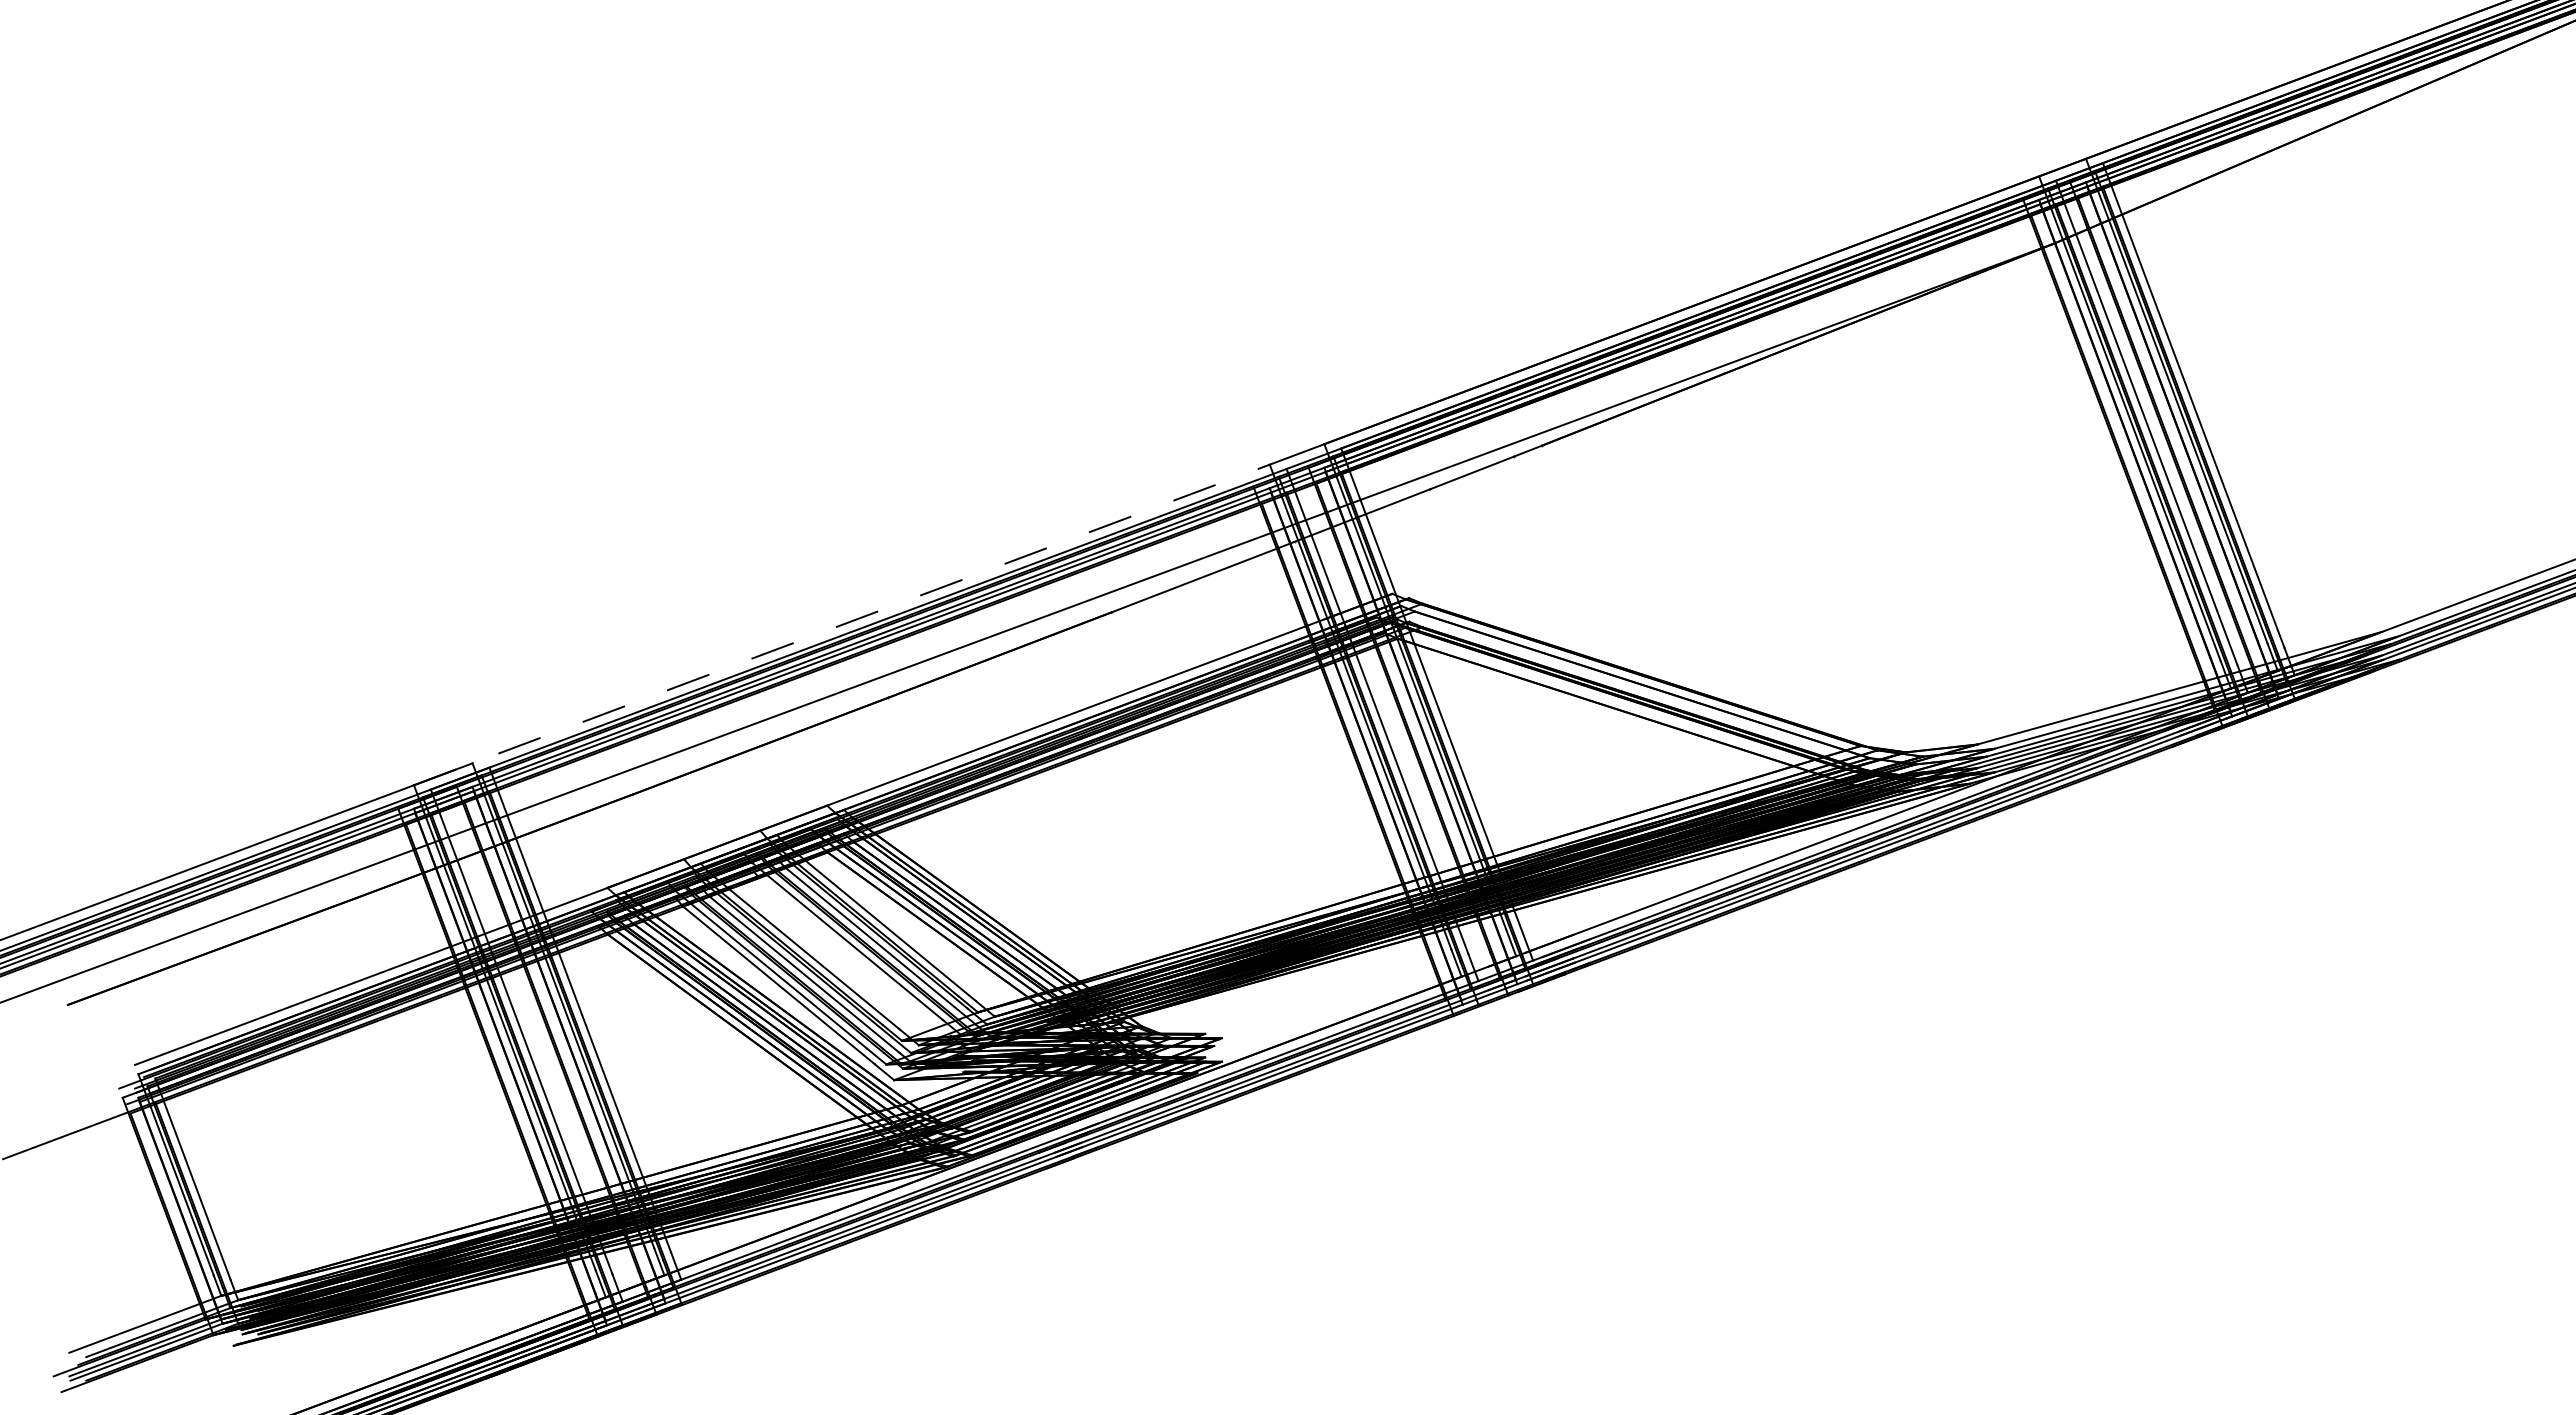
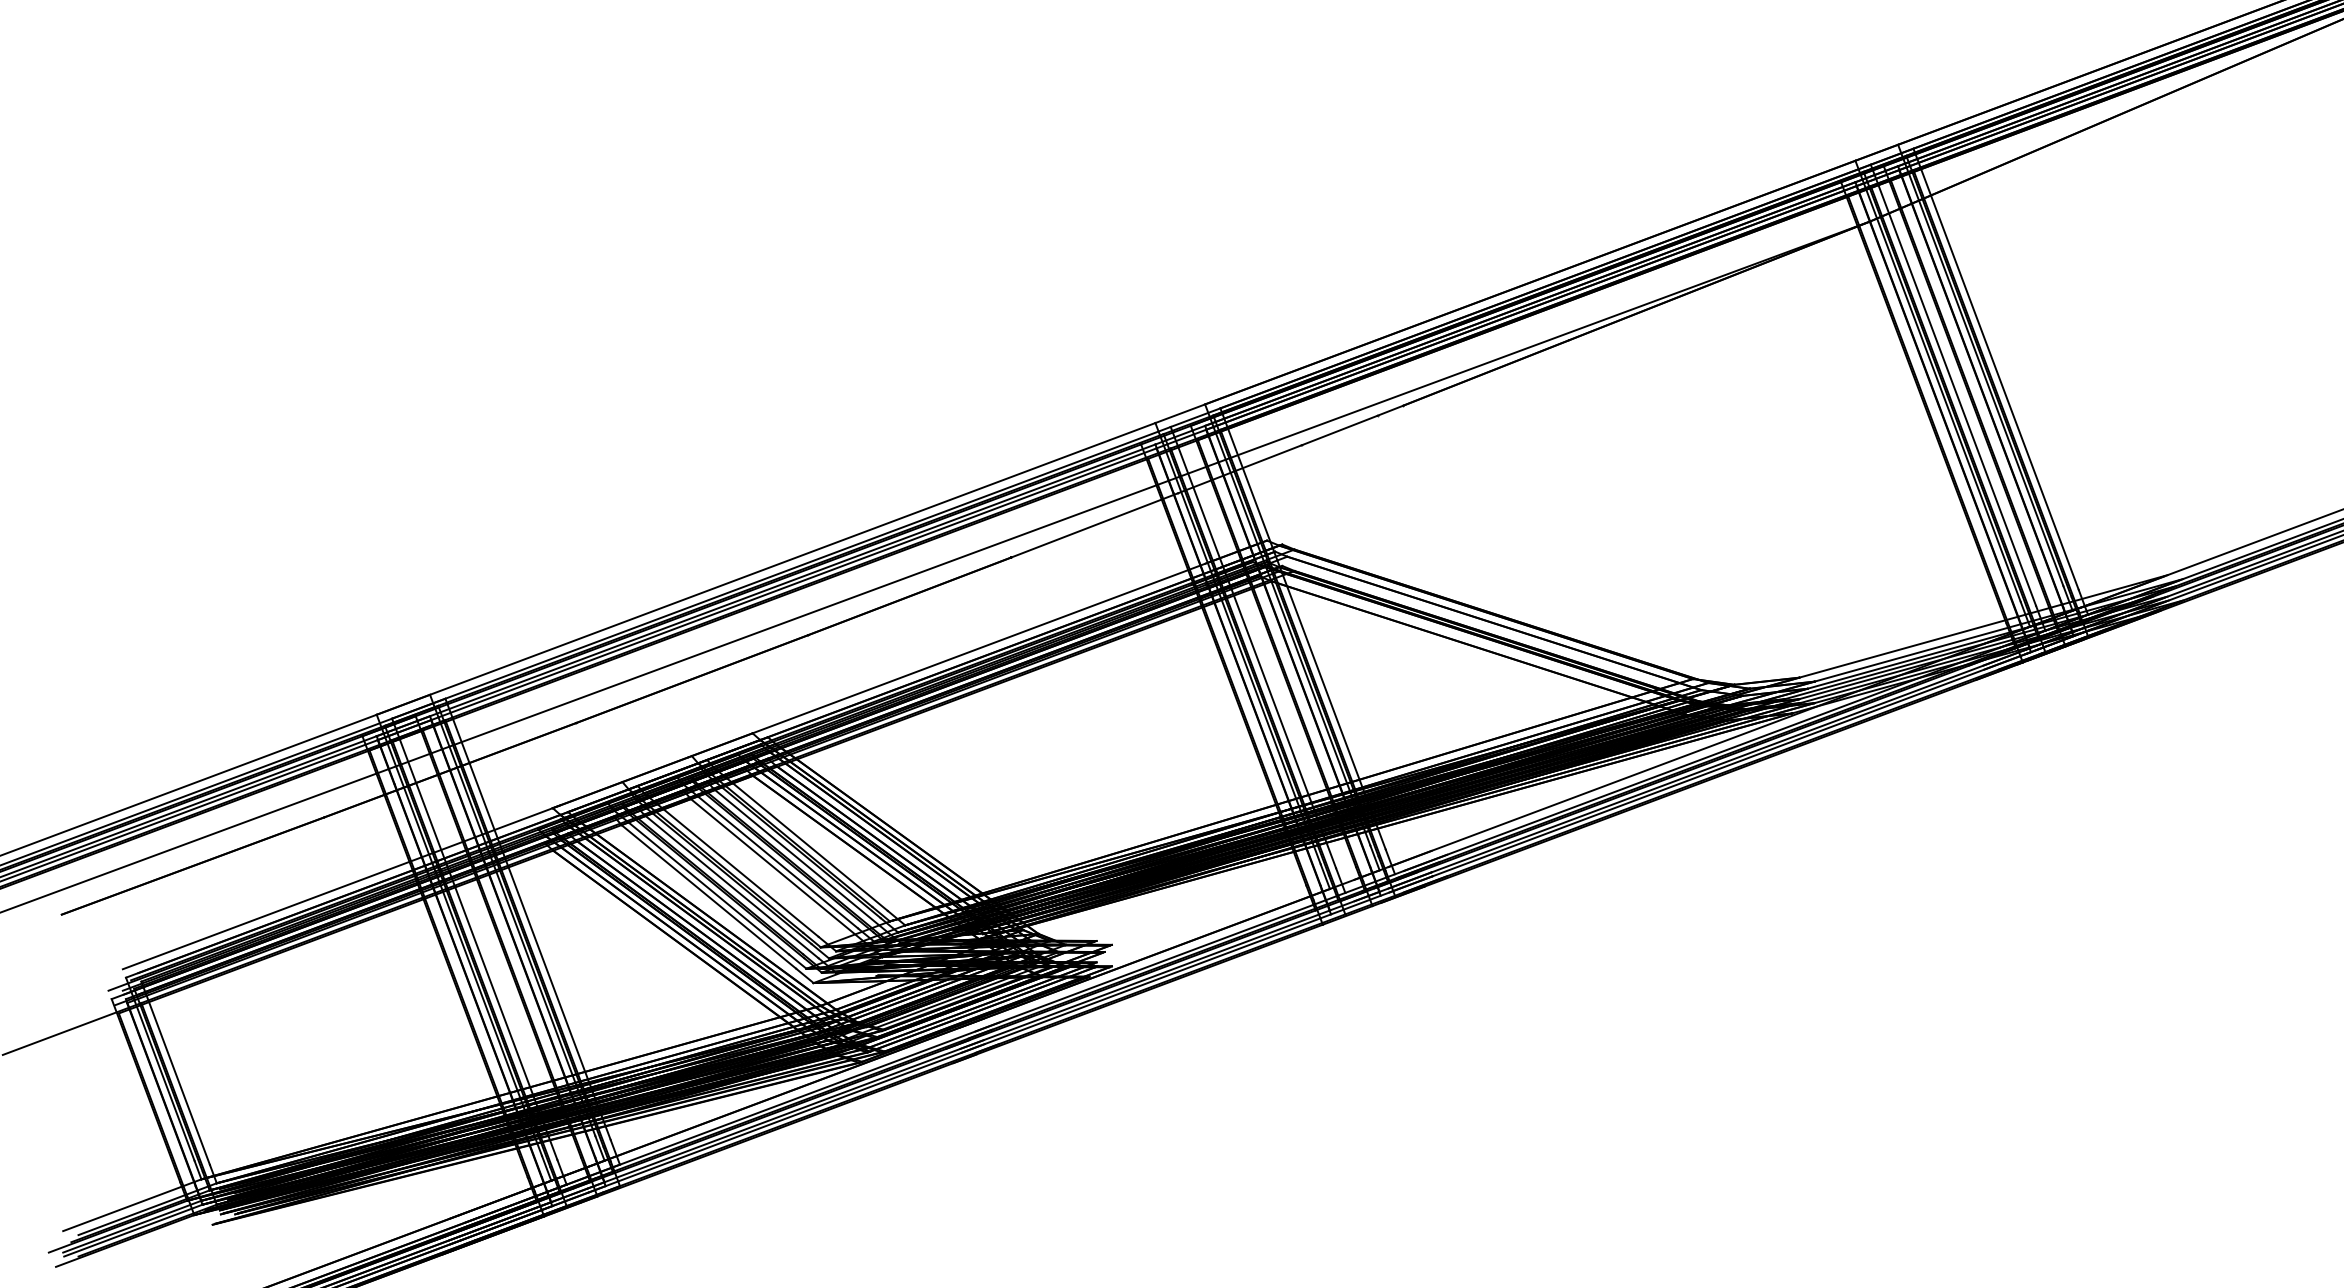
line: (841, 624) -> (765, 568), dashed -> solid
line: (854, 956) -> (777, 870), added

